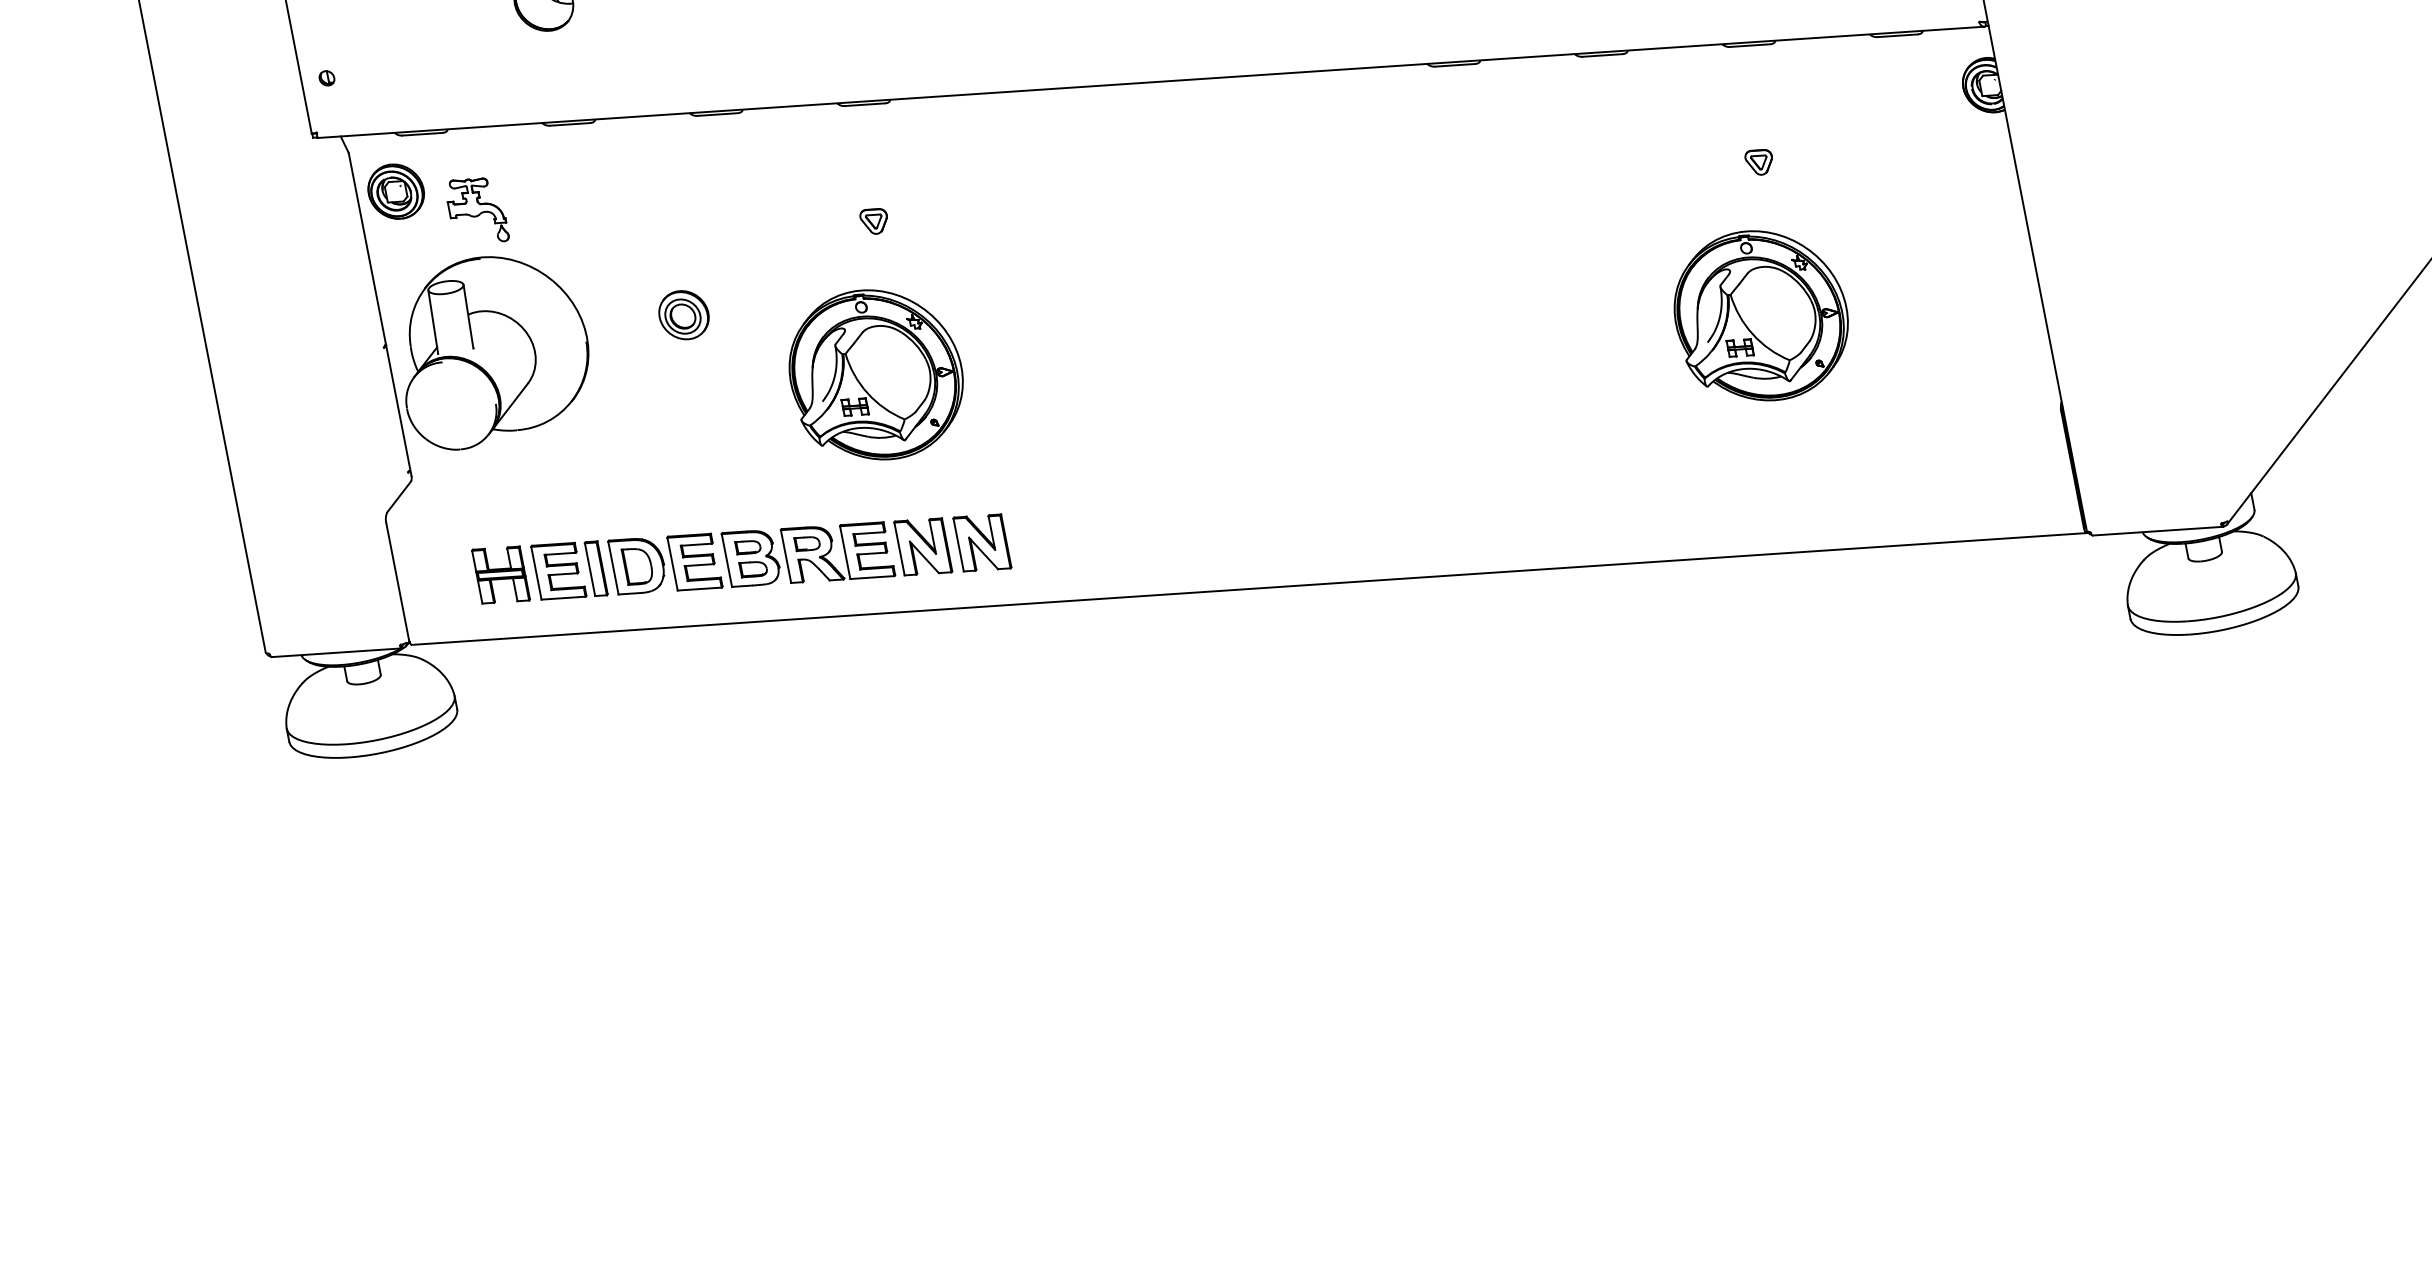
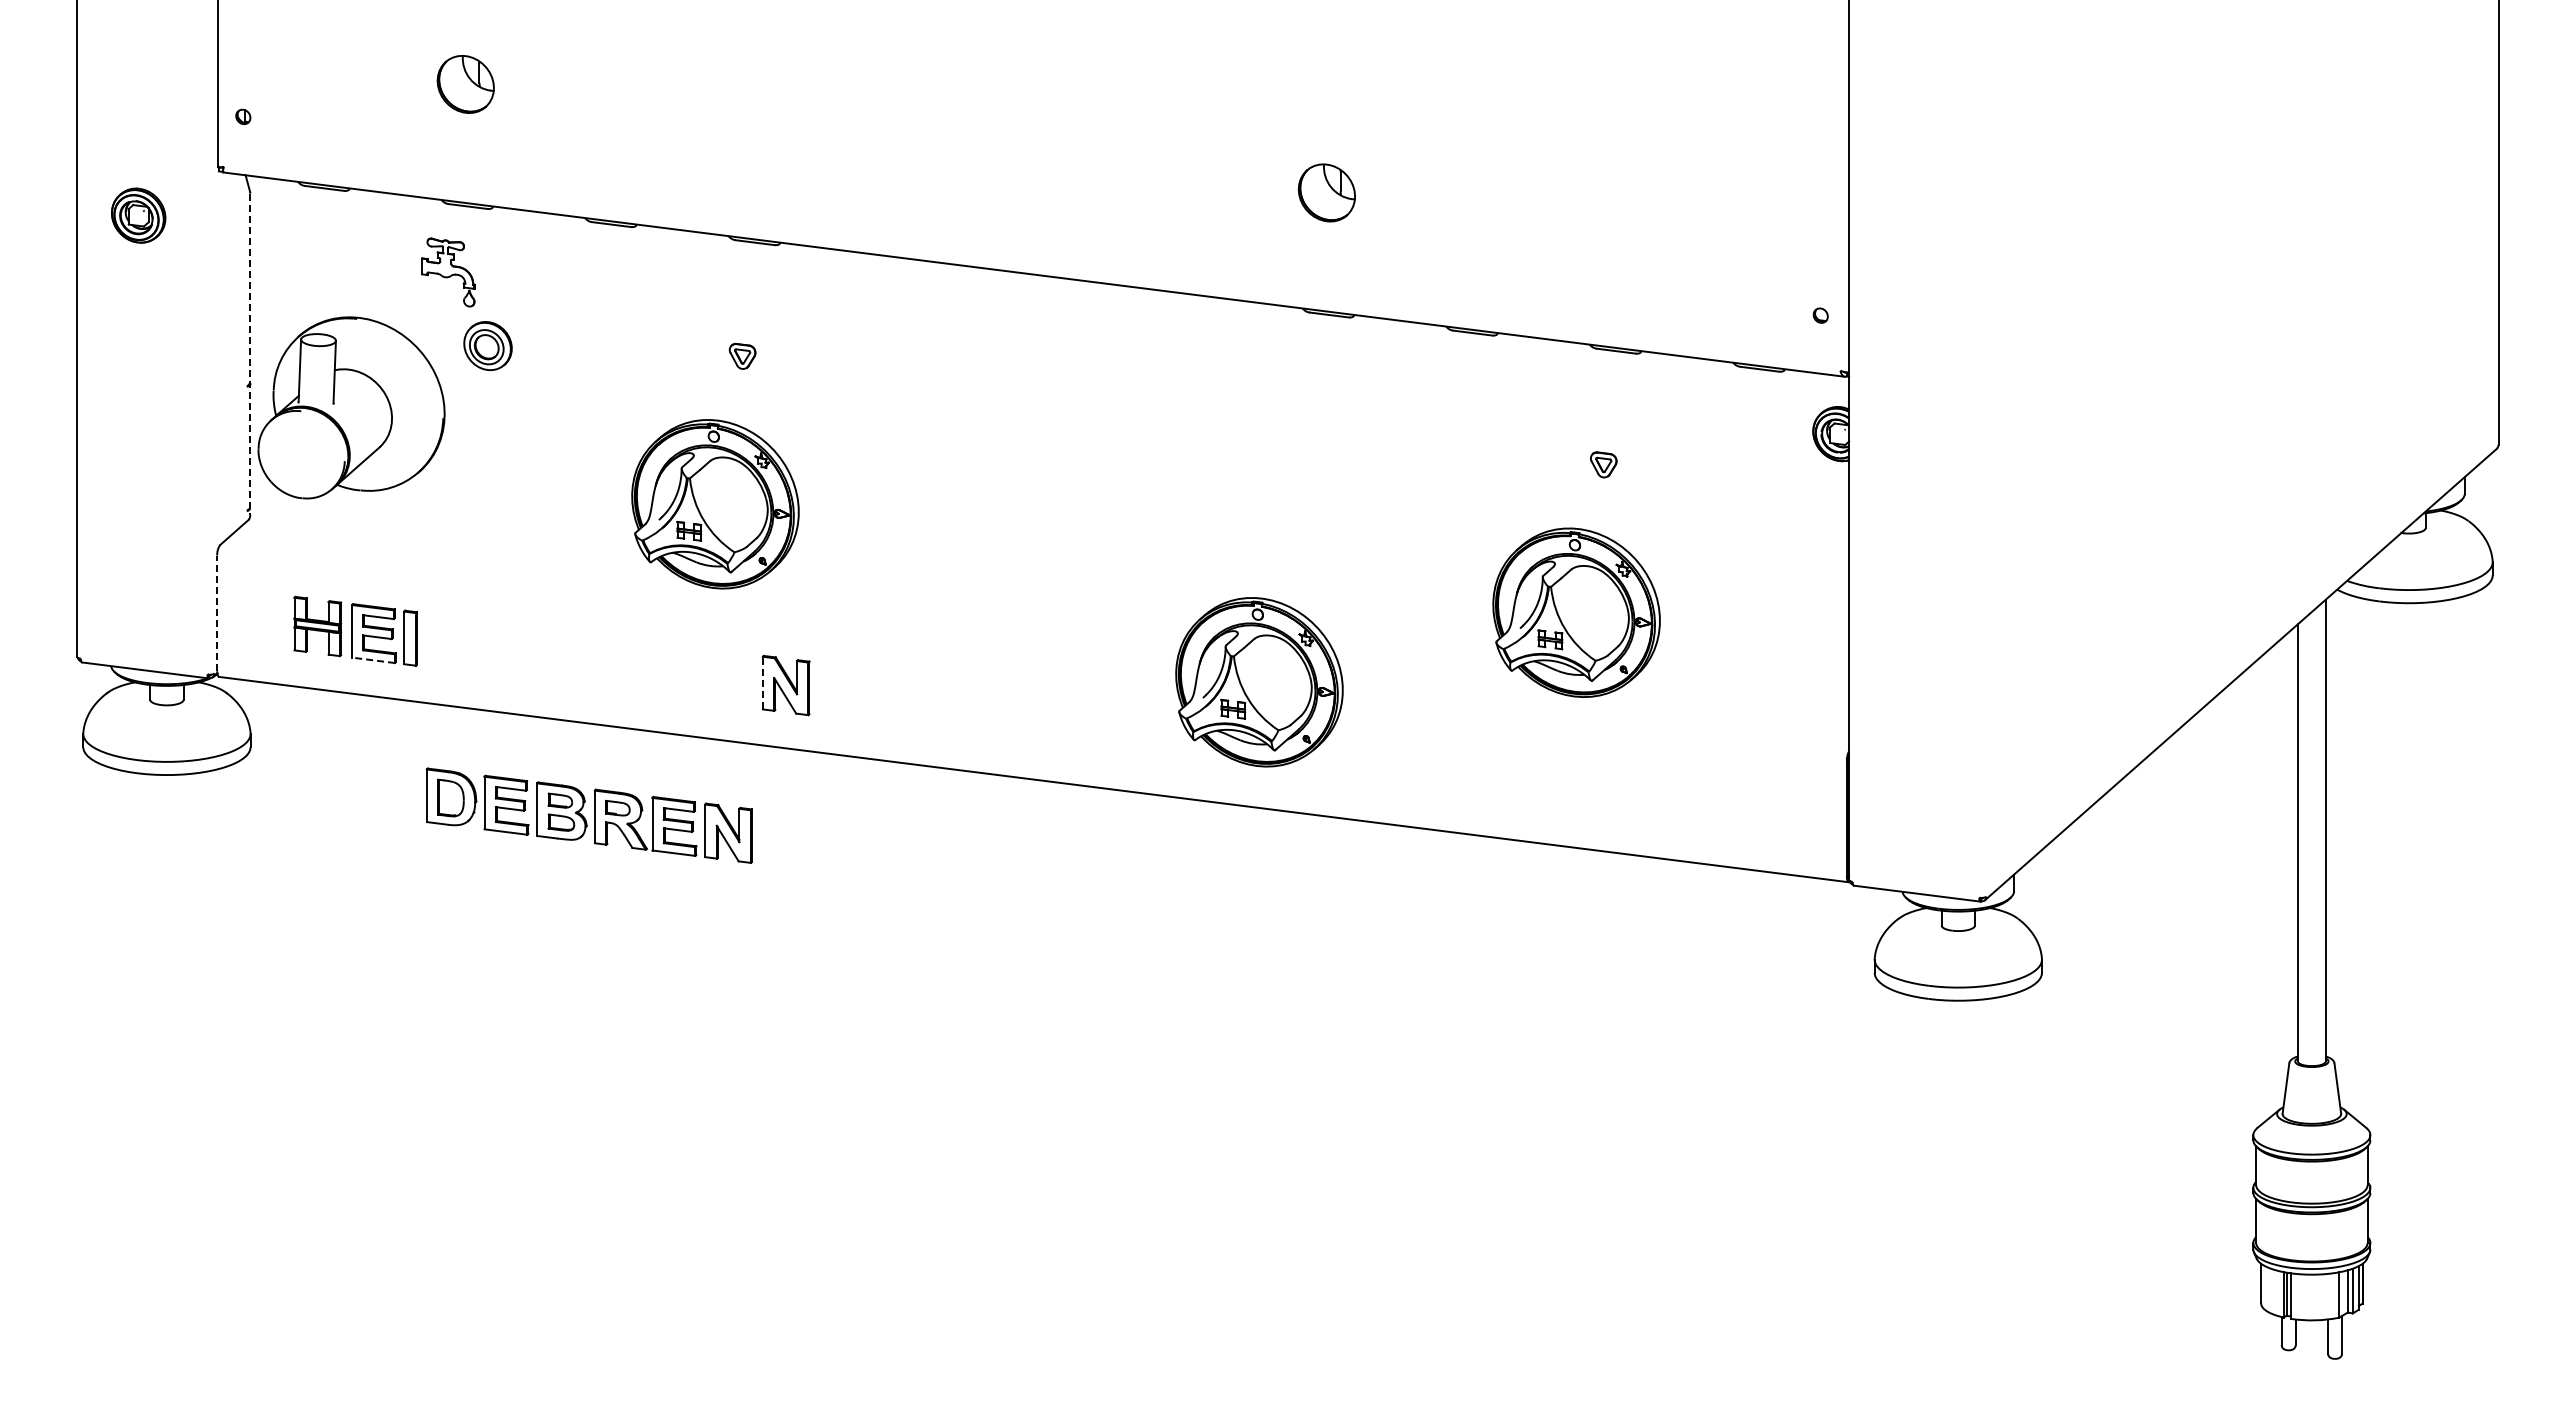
part: (396, 191) -> (138, 215), moved
part: (476, 211) -> (448, 272), moved
part: (683, 314) -> (487, 345), moved
line: (380, 315) -> (250, 354), solid -> dashed
part: (1456, 447) -> (1259, 682), added
line: (958, 544) -> (762, 682), solid -> dashed
part: (780, 556) -> (589, 815), moved
line: (397, 581) -> (217, 613), solid -> dashed
line: (563, 598) -> (373, 660), solid -> dashed

